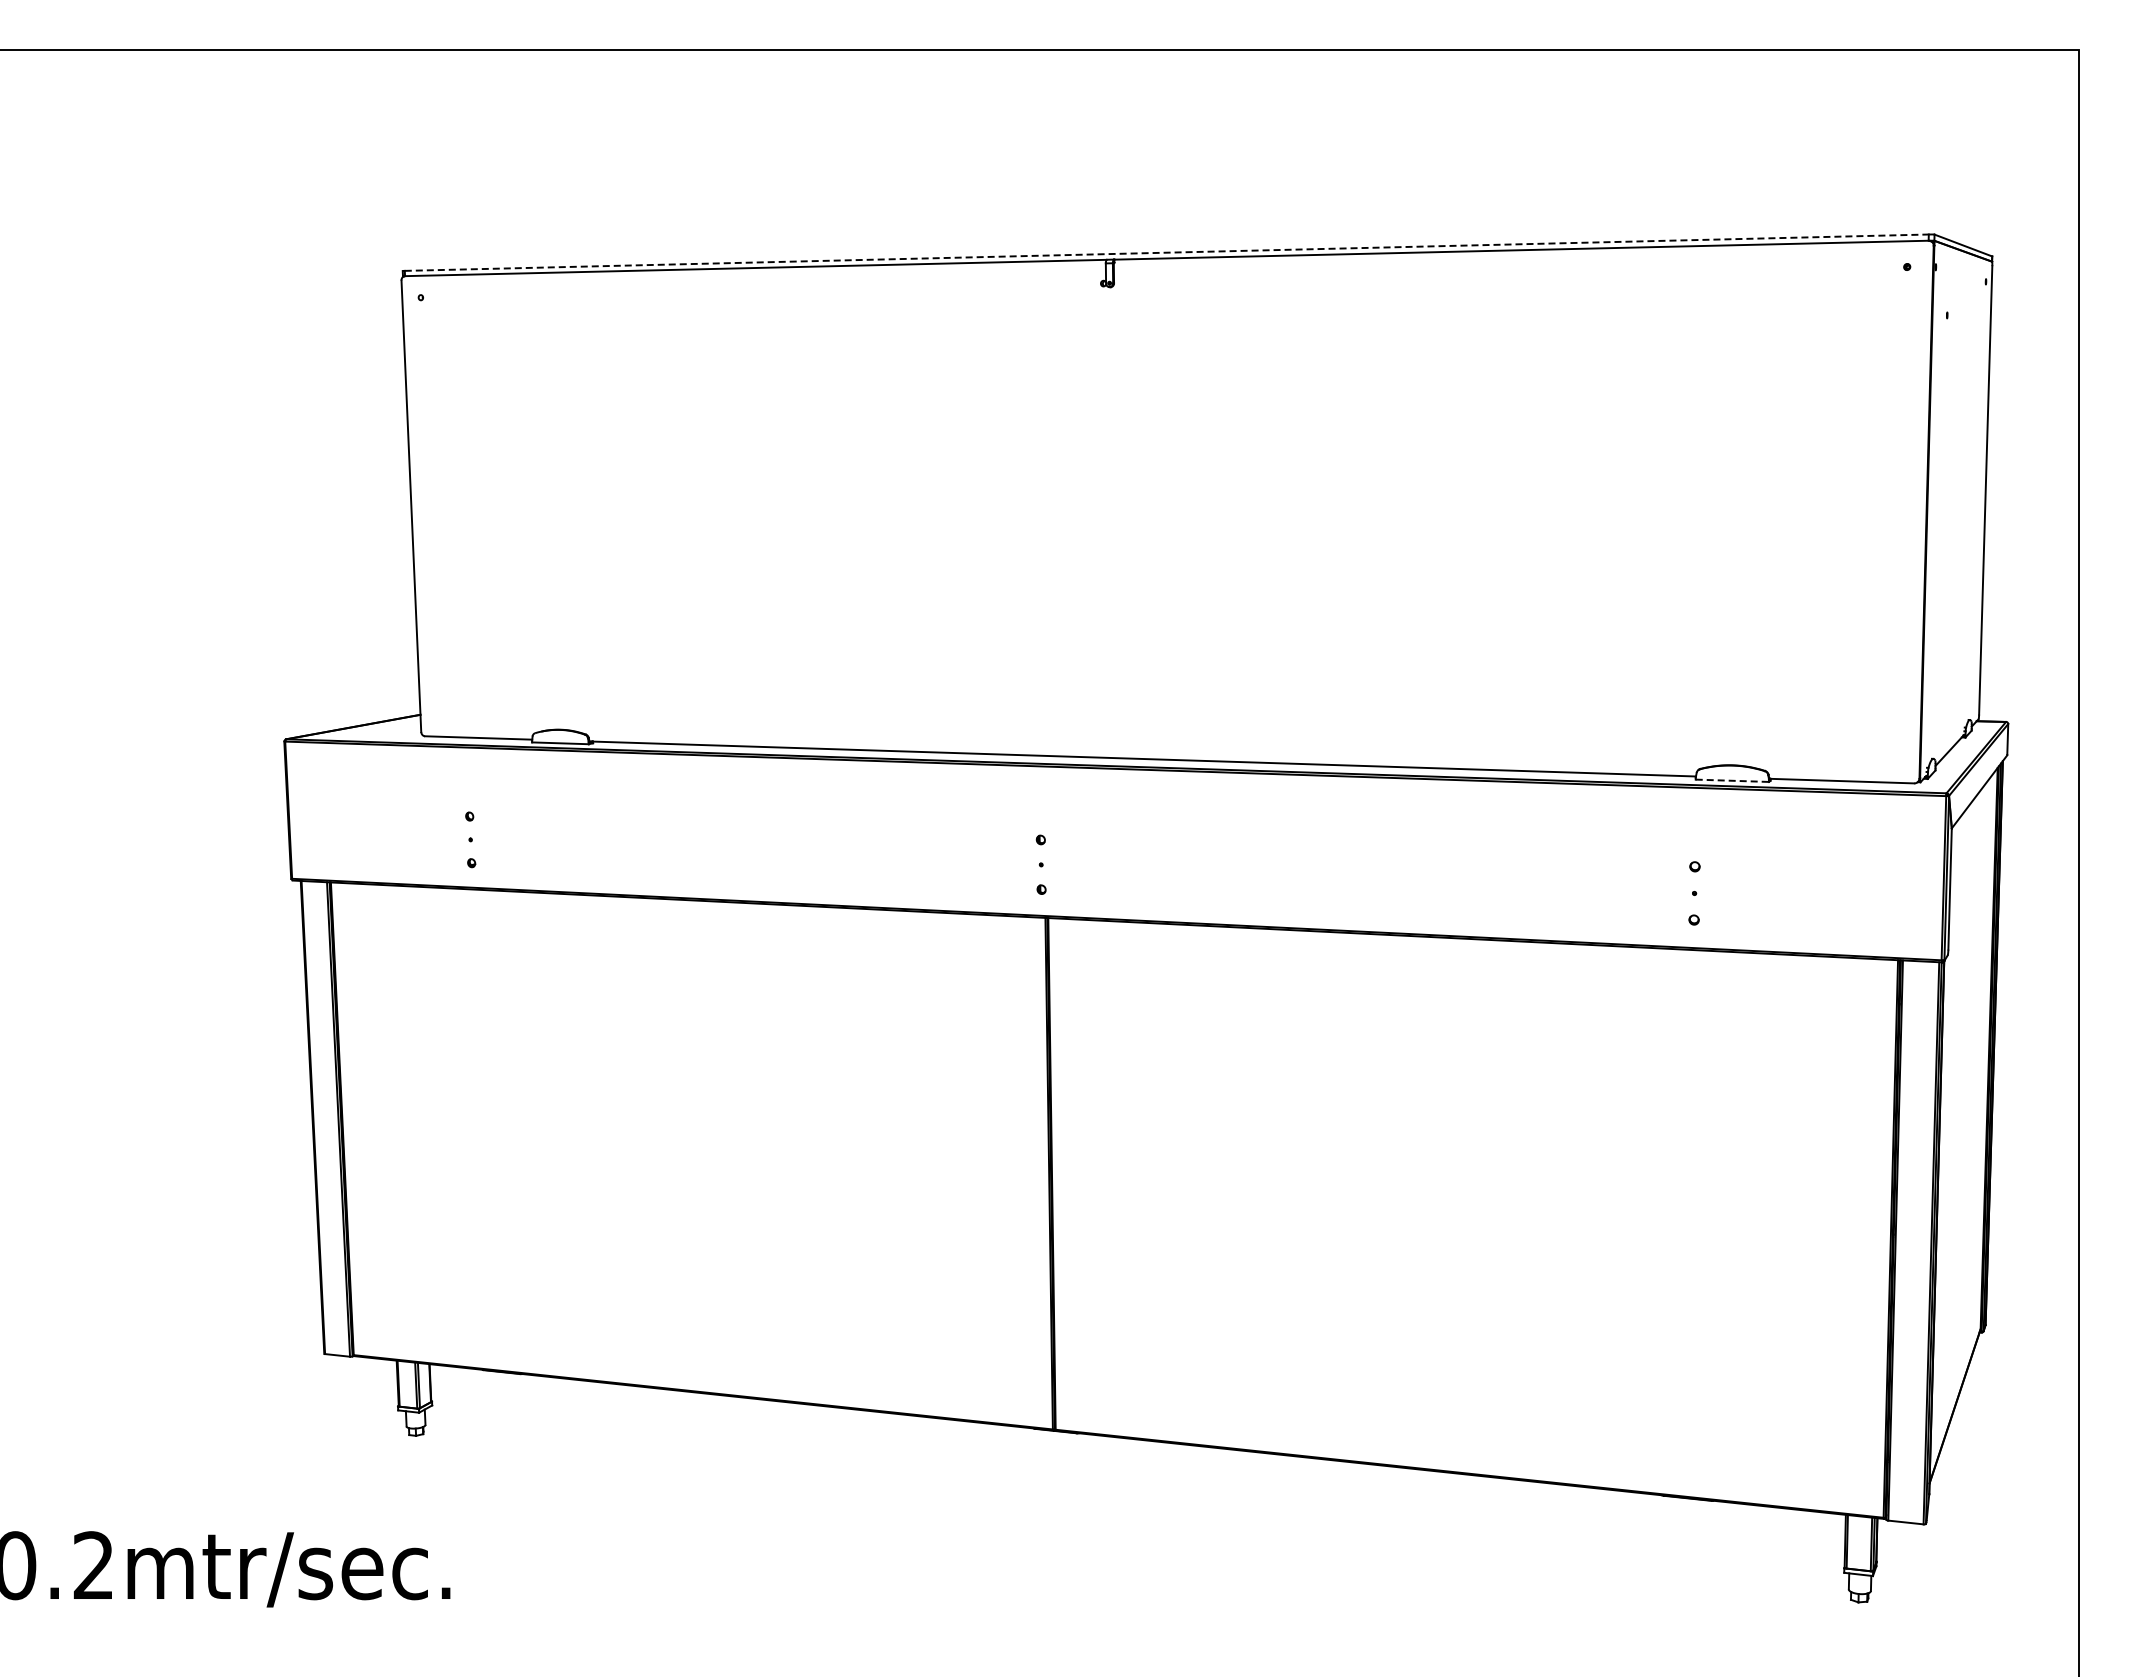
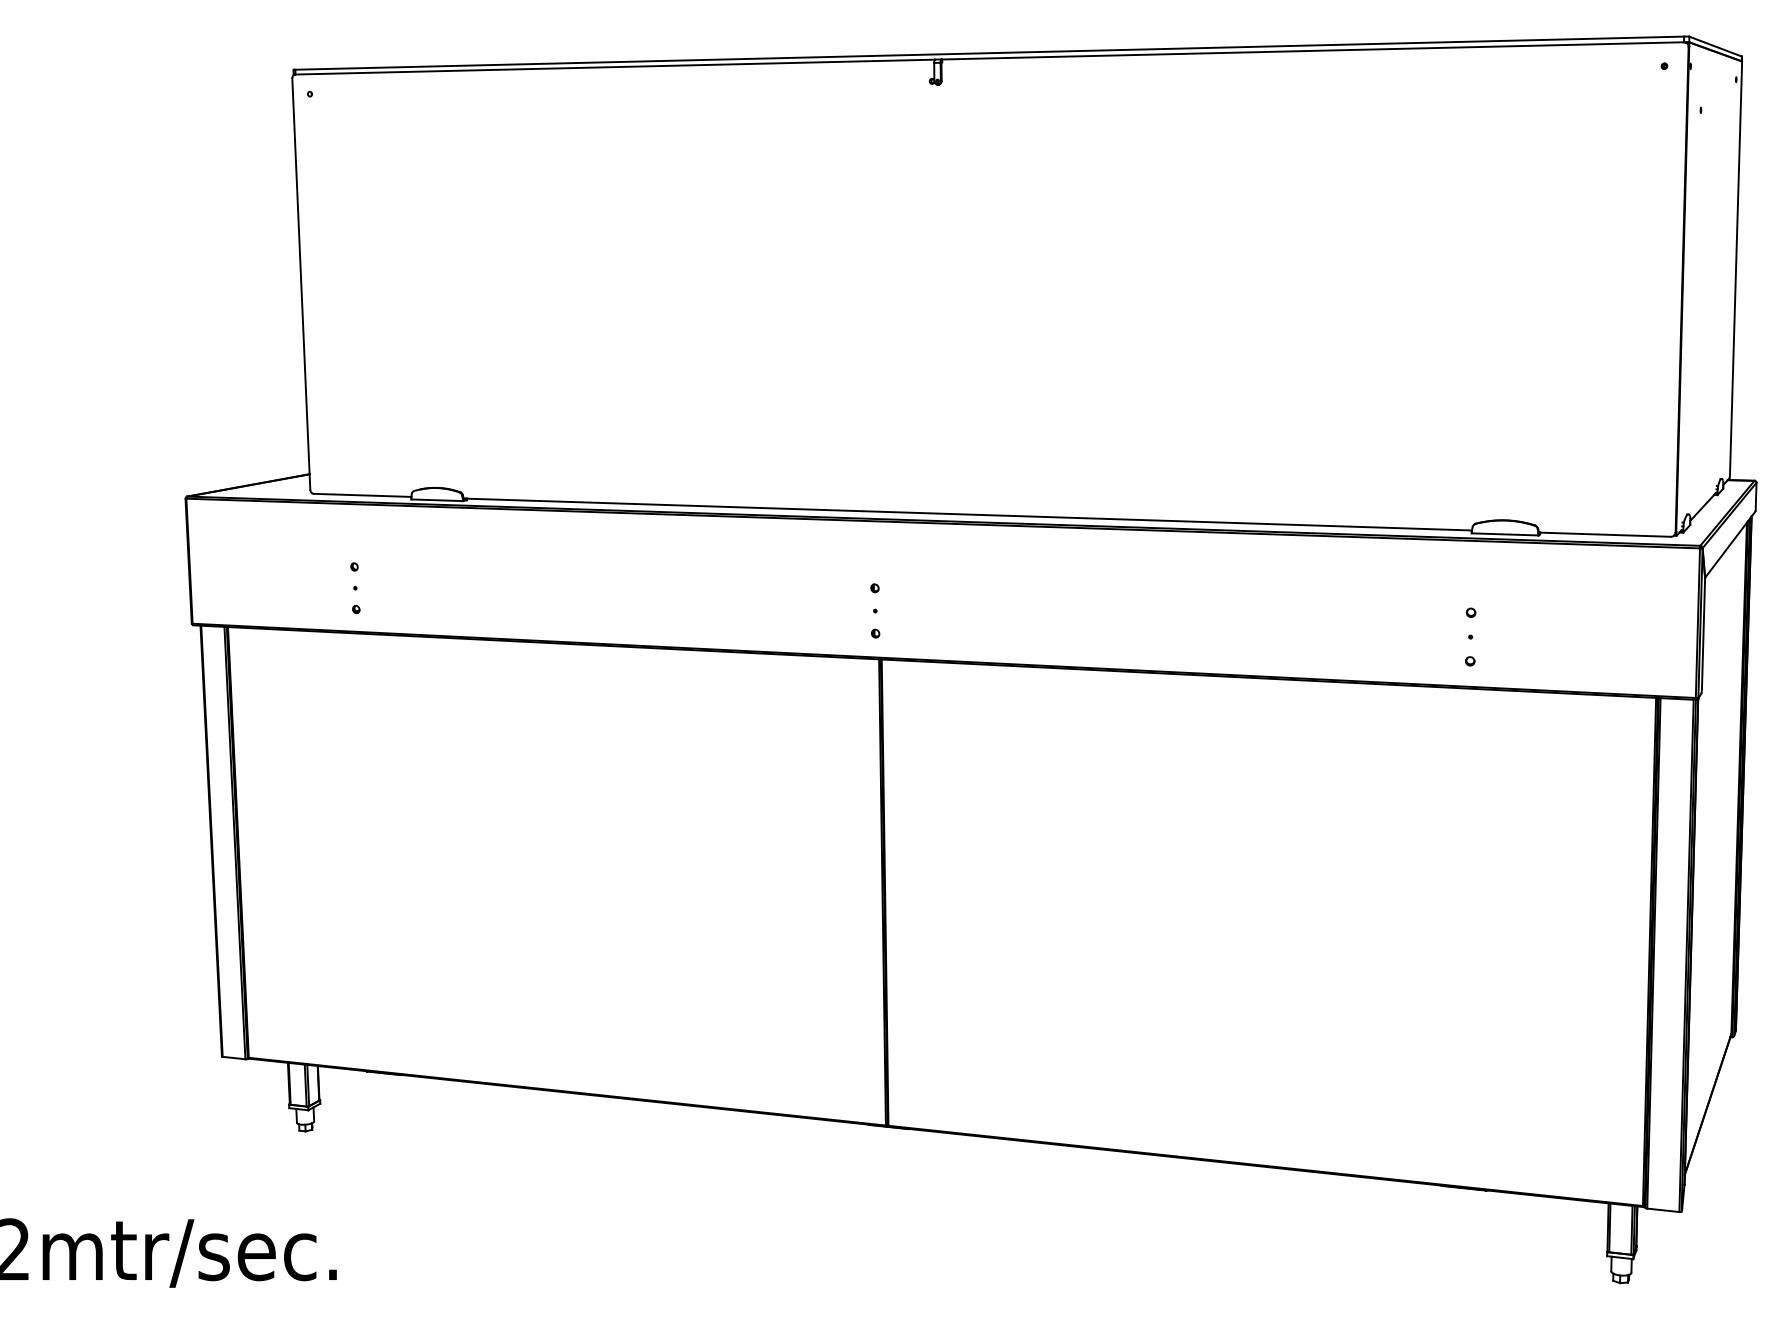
line: (1167, 252) -> (990, 52), dashed -> solid
line: (1732, 780) -> (1505, 534), dashed -> solid

